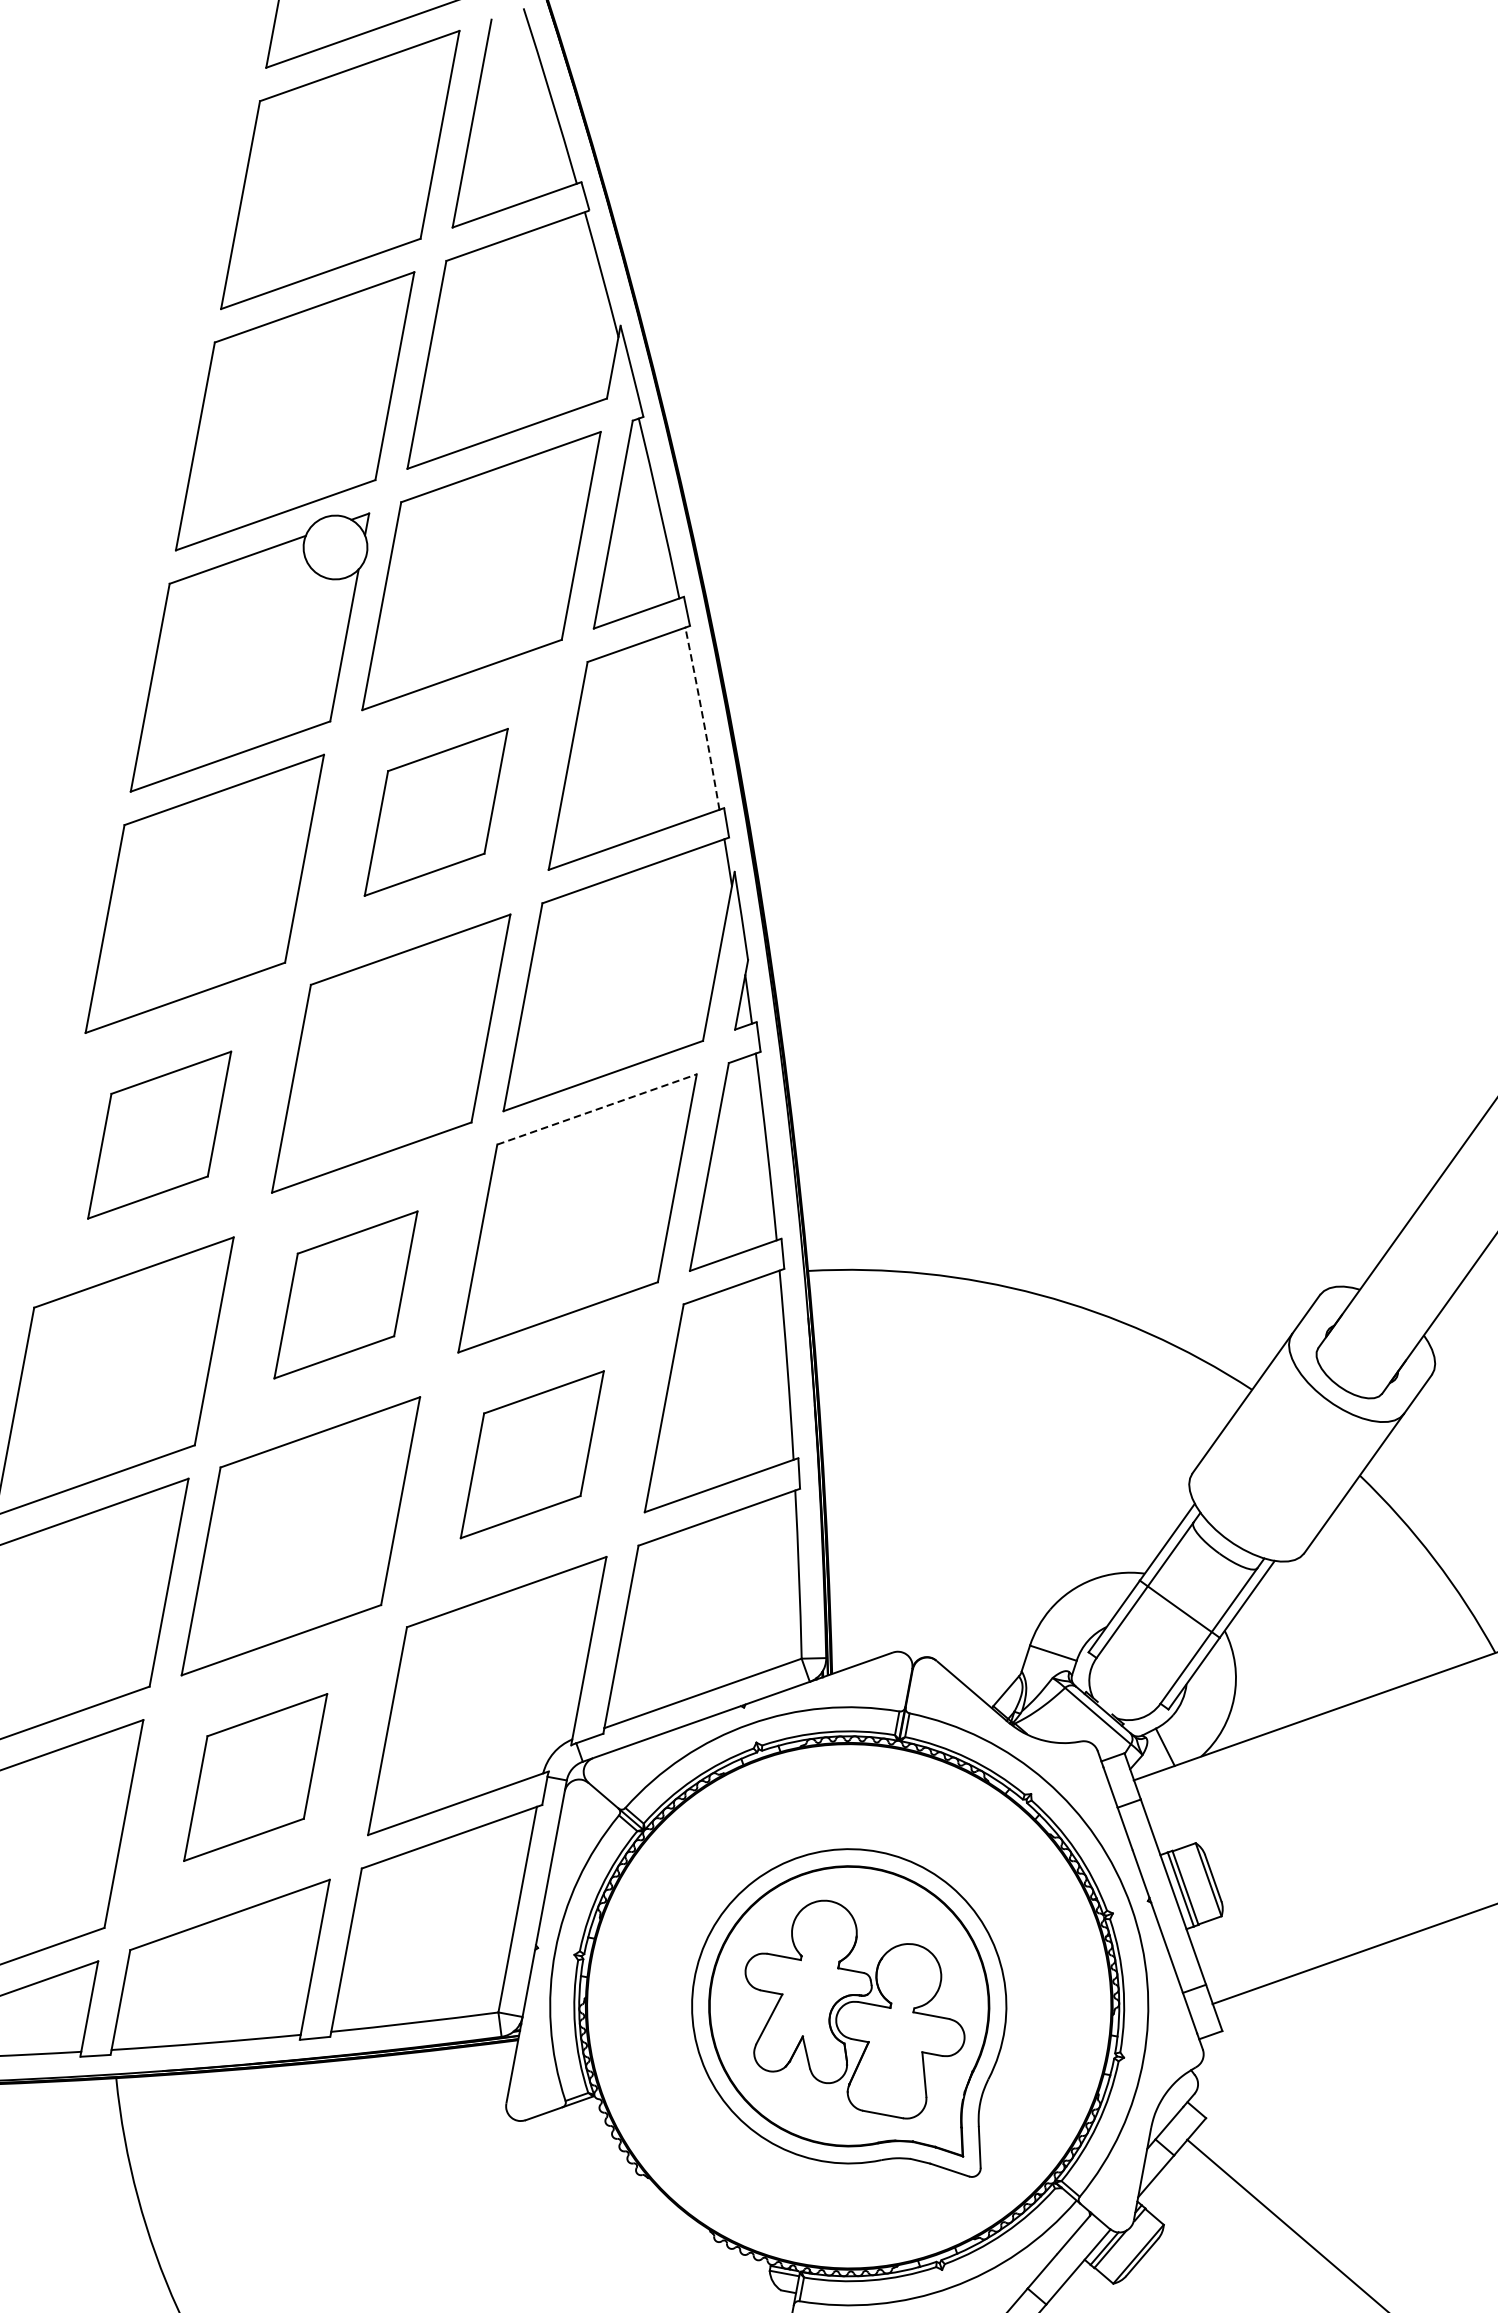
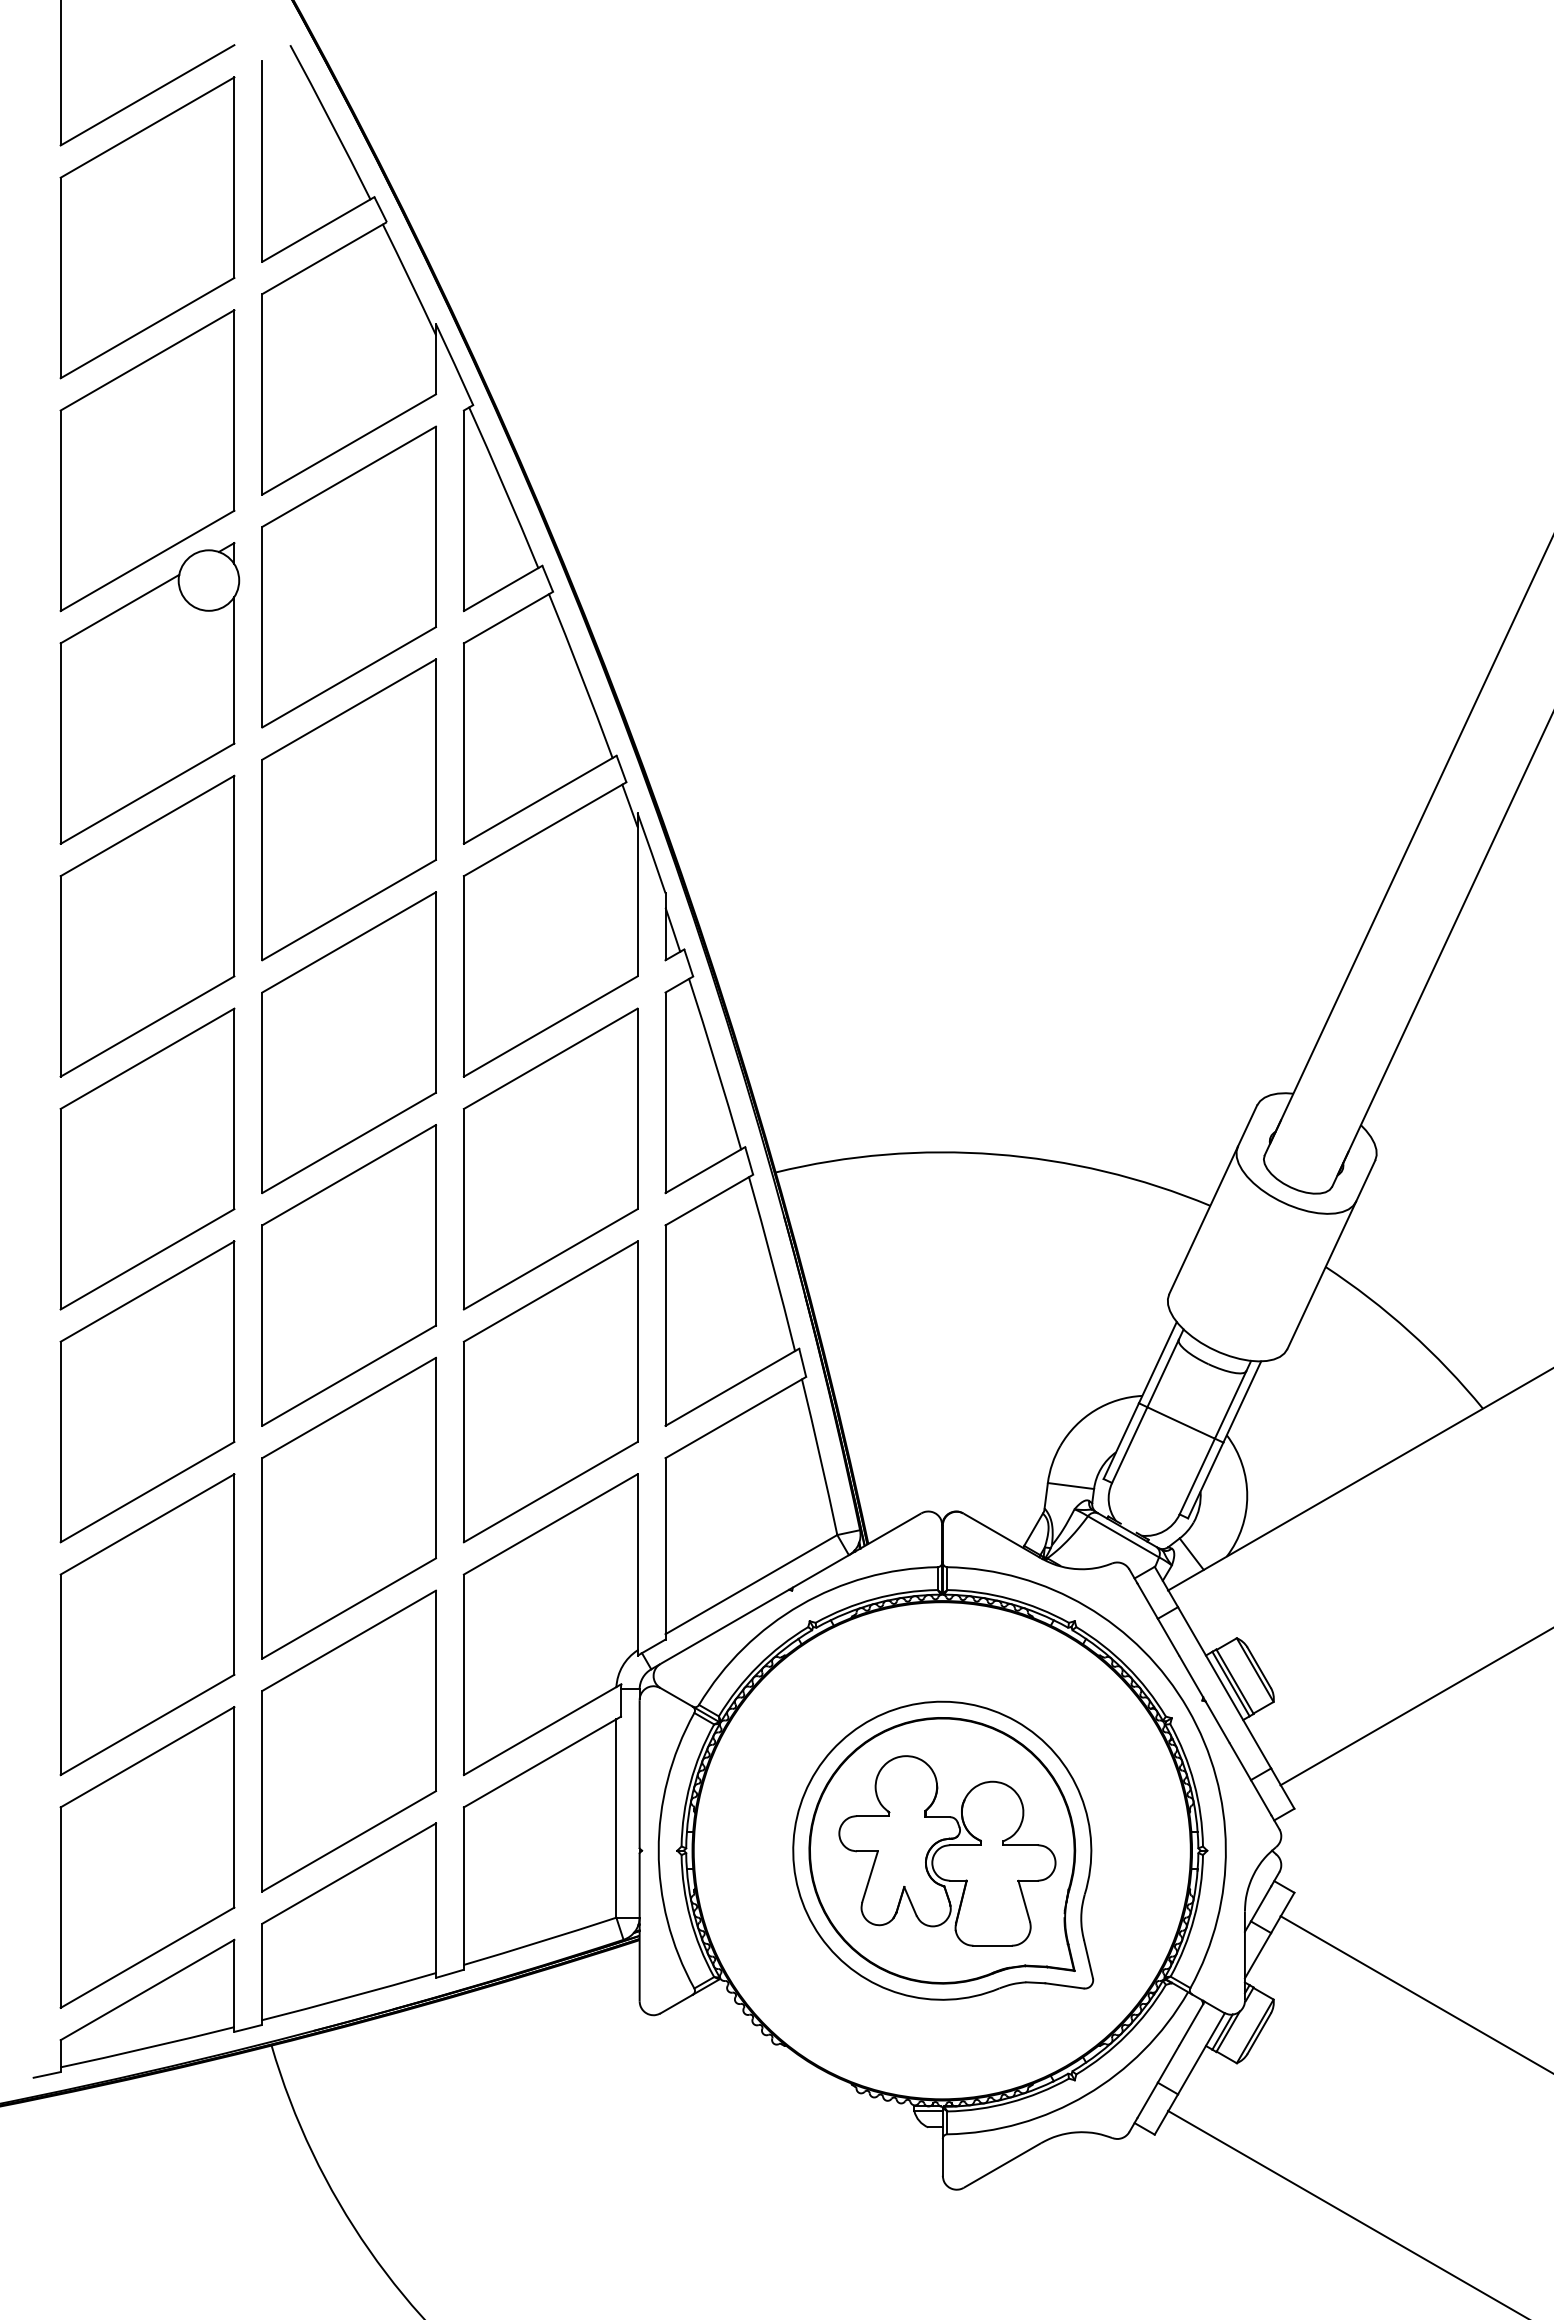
arc: (703, 718) -> (581, 675), dashed -> solid
part: (435, 811) -> (348, 809), size x1.67
line: (597, 1109) -> (551, 1058), dashed -> solid
part: (159, 1134) -> (147, 1158), size x1.67
part: (345, 1294) -> (348, 1275), size x1.67
part: (532, 1454) -> (550, 1391), size x1.67
part: (255, 1776) -> (348, 1740), size x1.67

